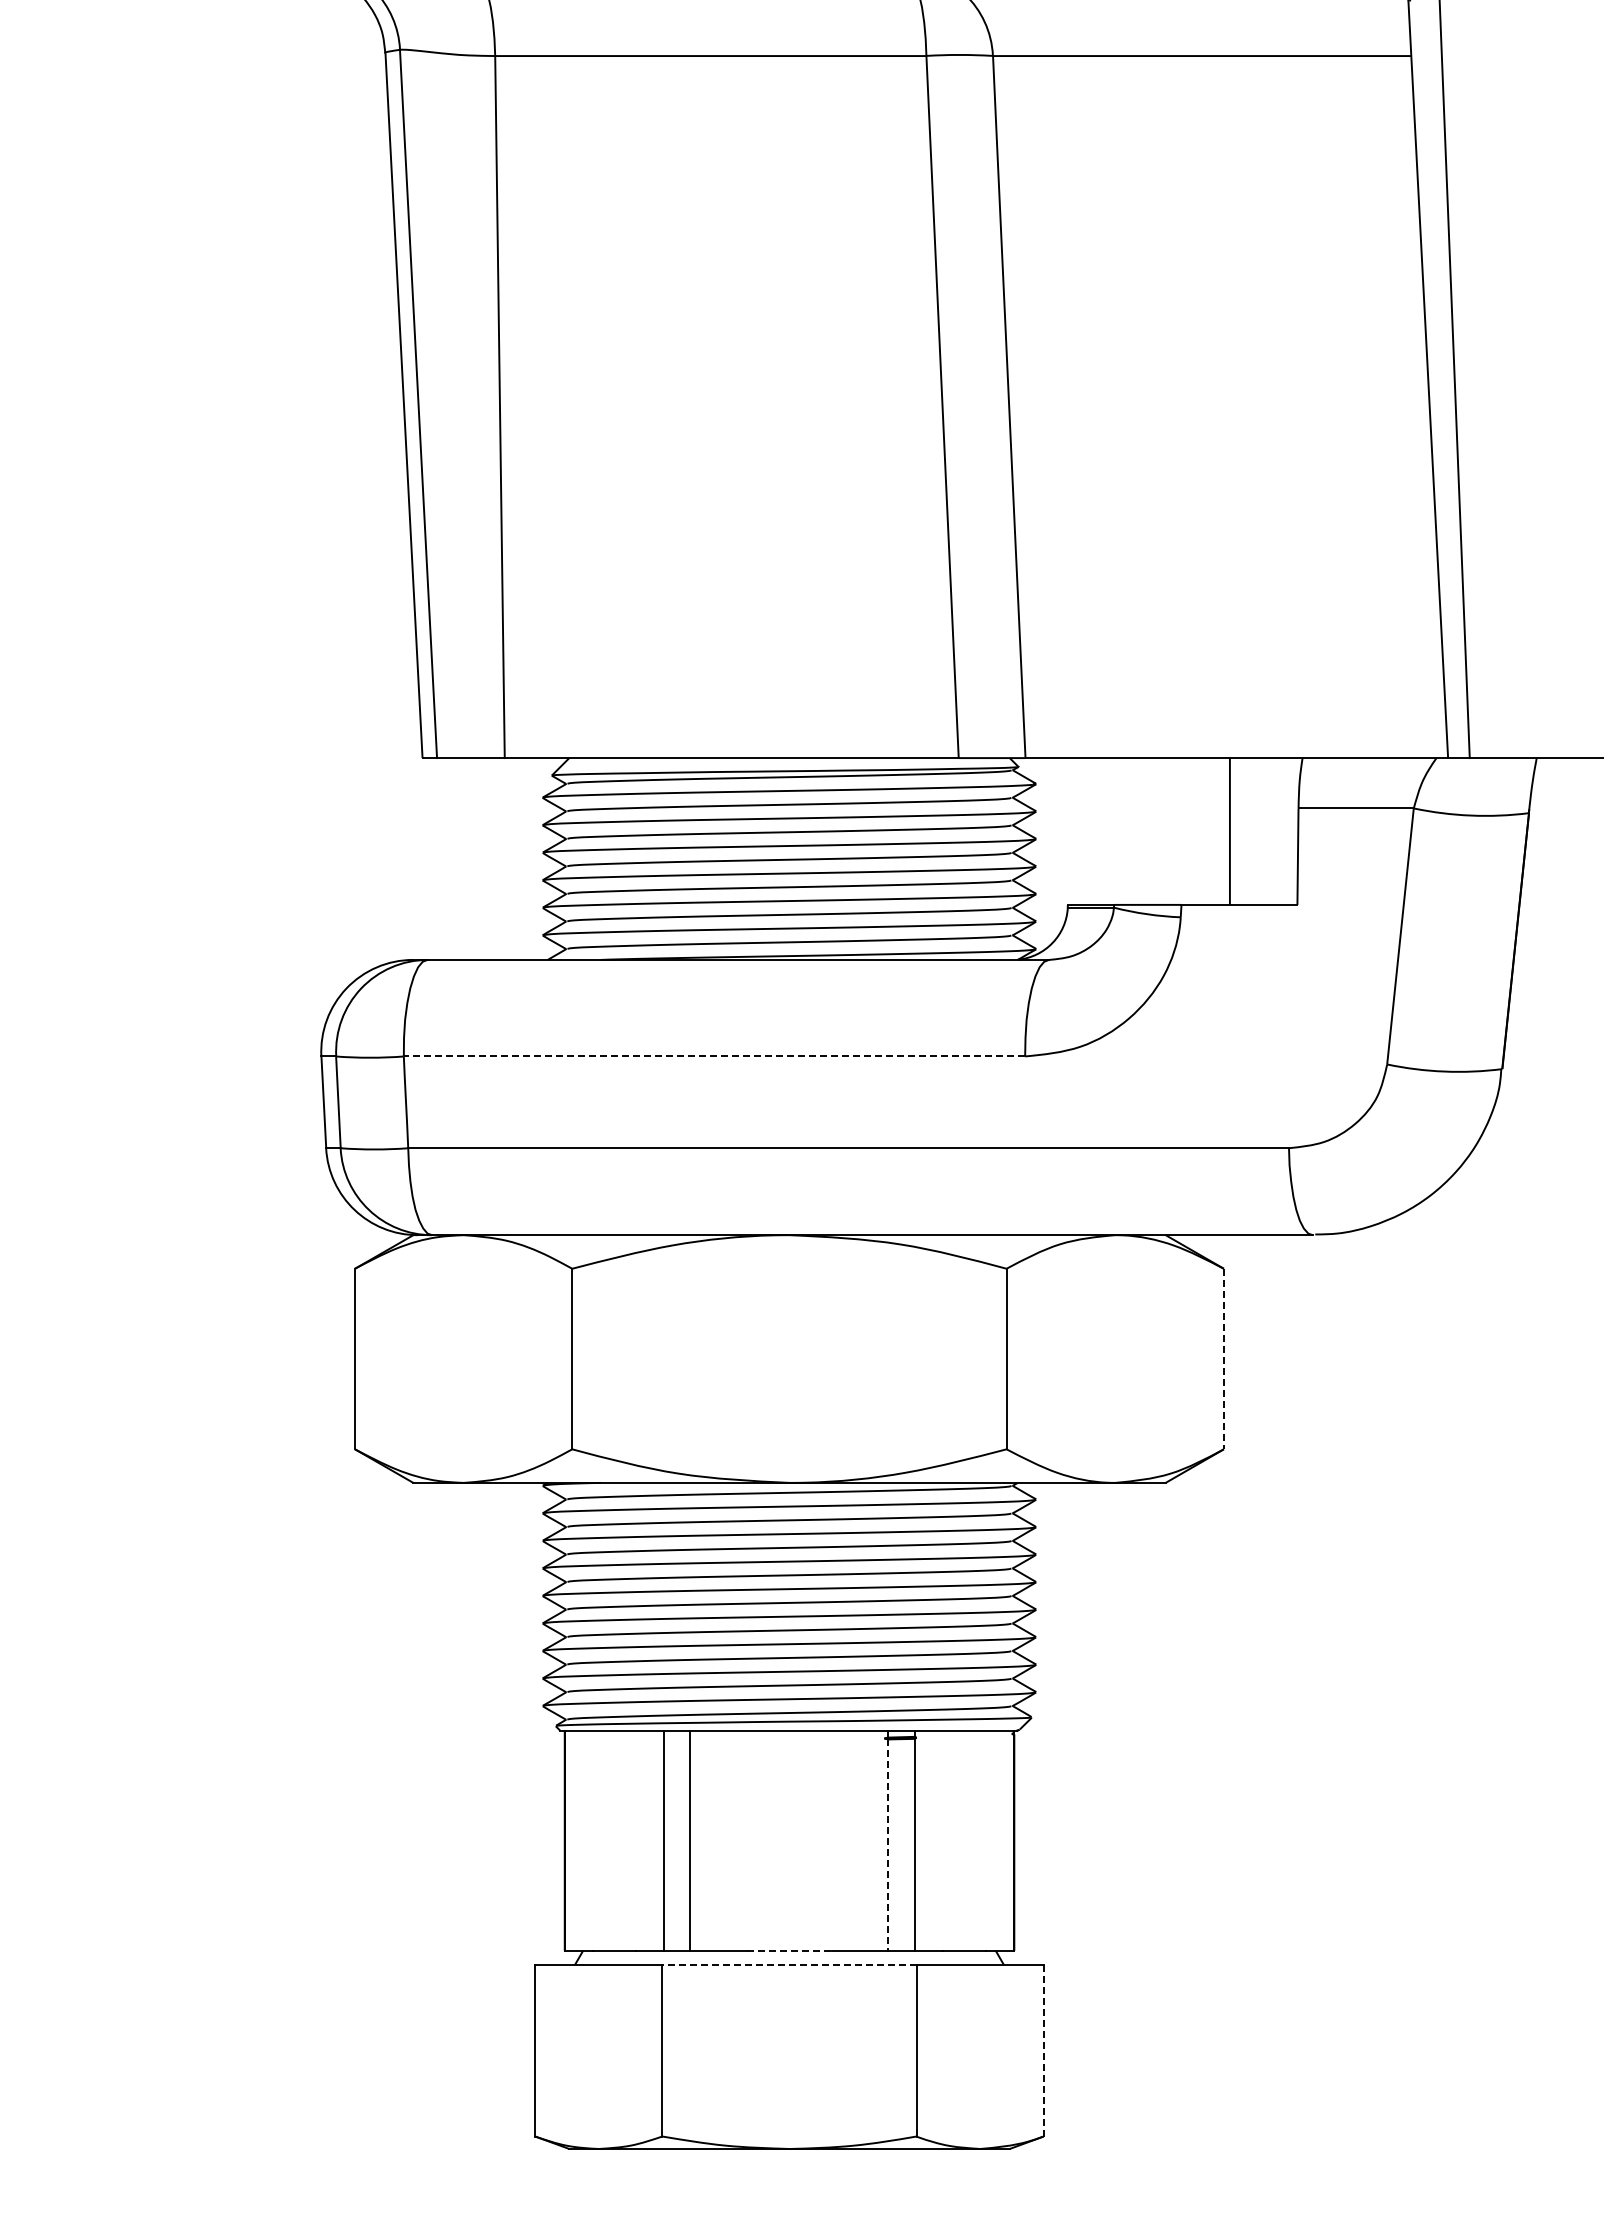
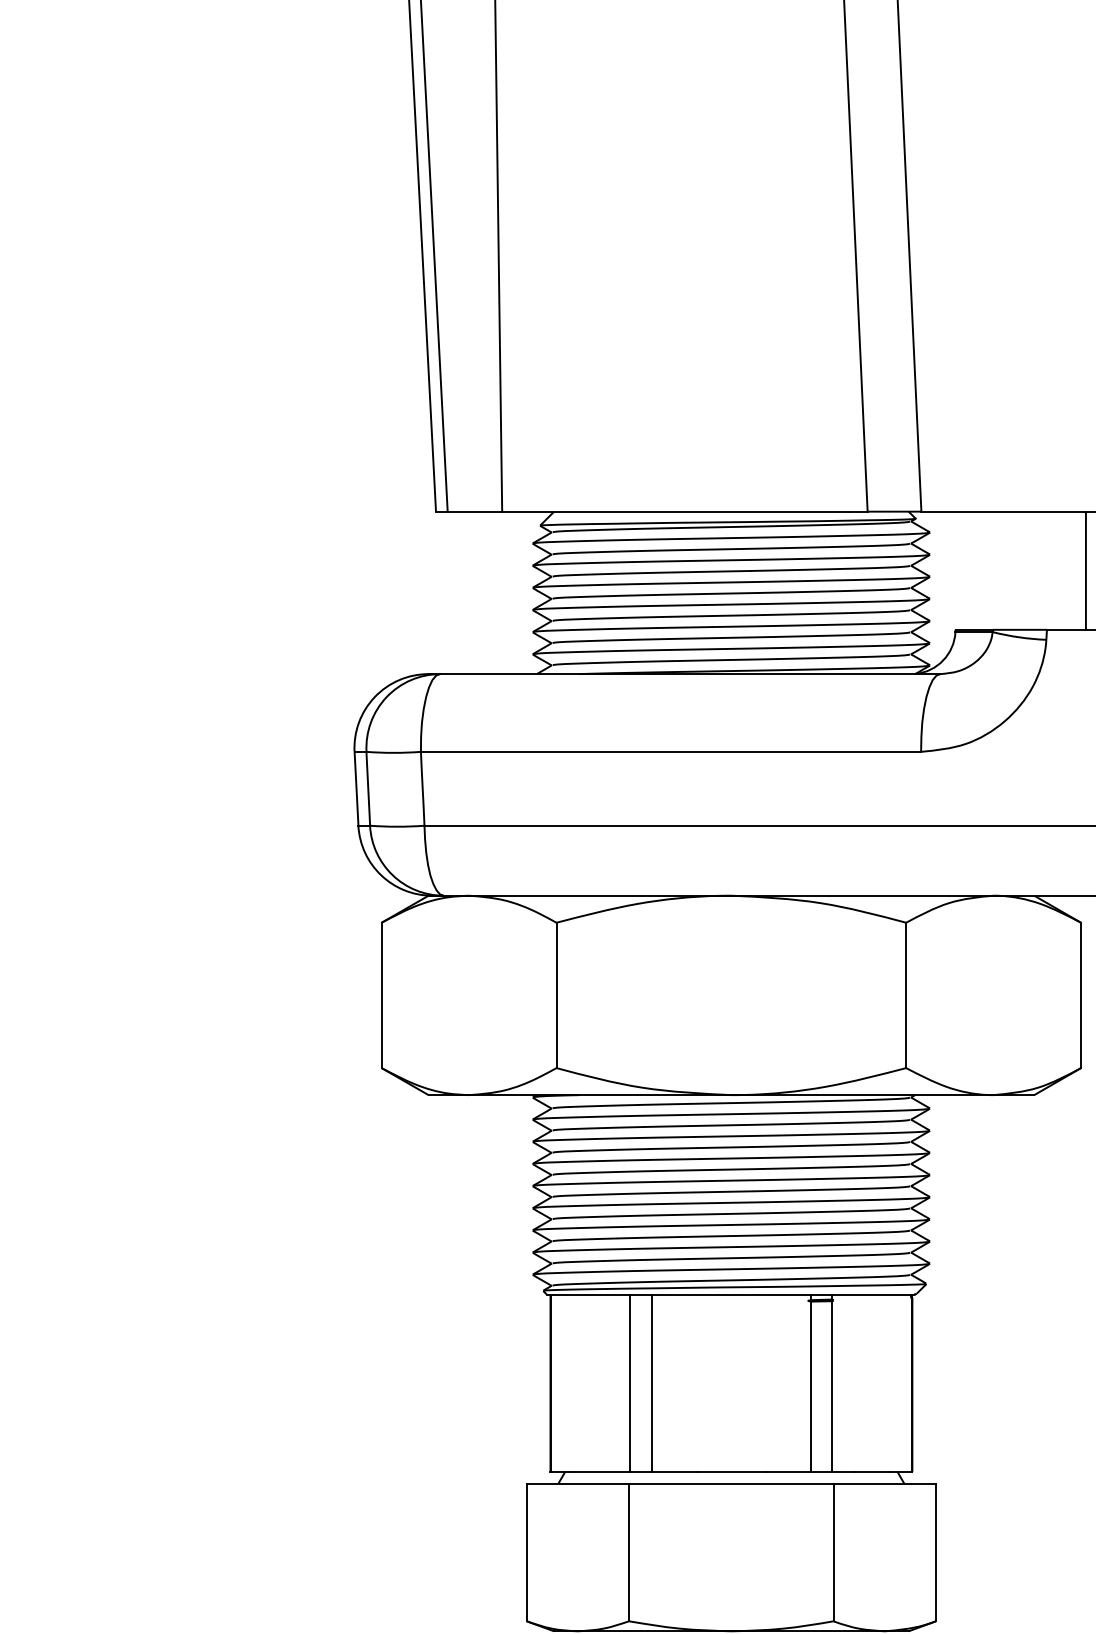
line: (714, 1056) -> (671, 751), dashed -> solid
line: (1223, 1359) -> (1080, 995), dashed -> solid
line: (888, 1845) -> (811, 1387), dashed -> solid
line: (789, 1950) -> (731, 1471), dashed -> solid
line: (788, 1965) -> (730, 1483), dashed -> solid
line: (1043, 2051) -> (935, 1552), dashed -> solid

